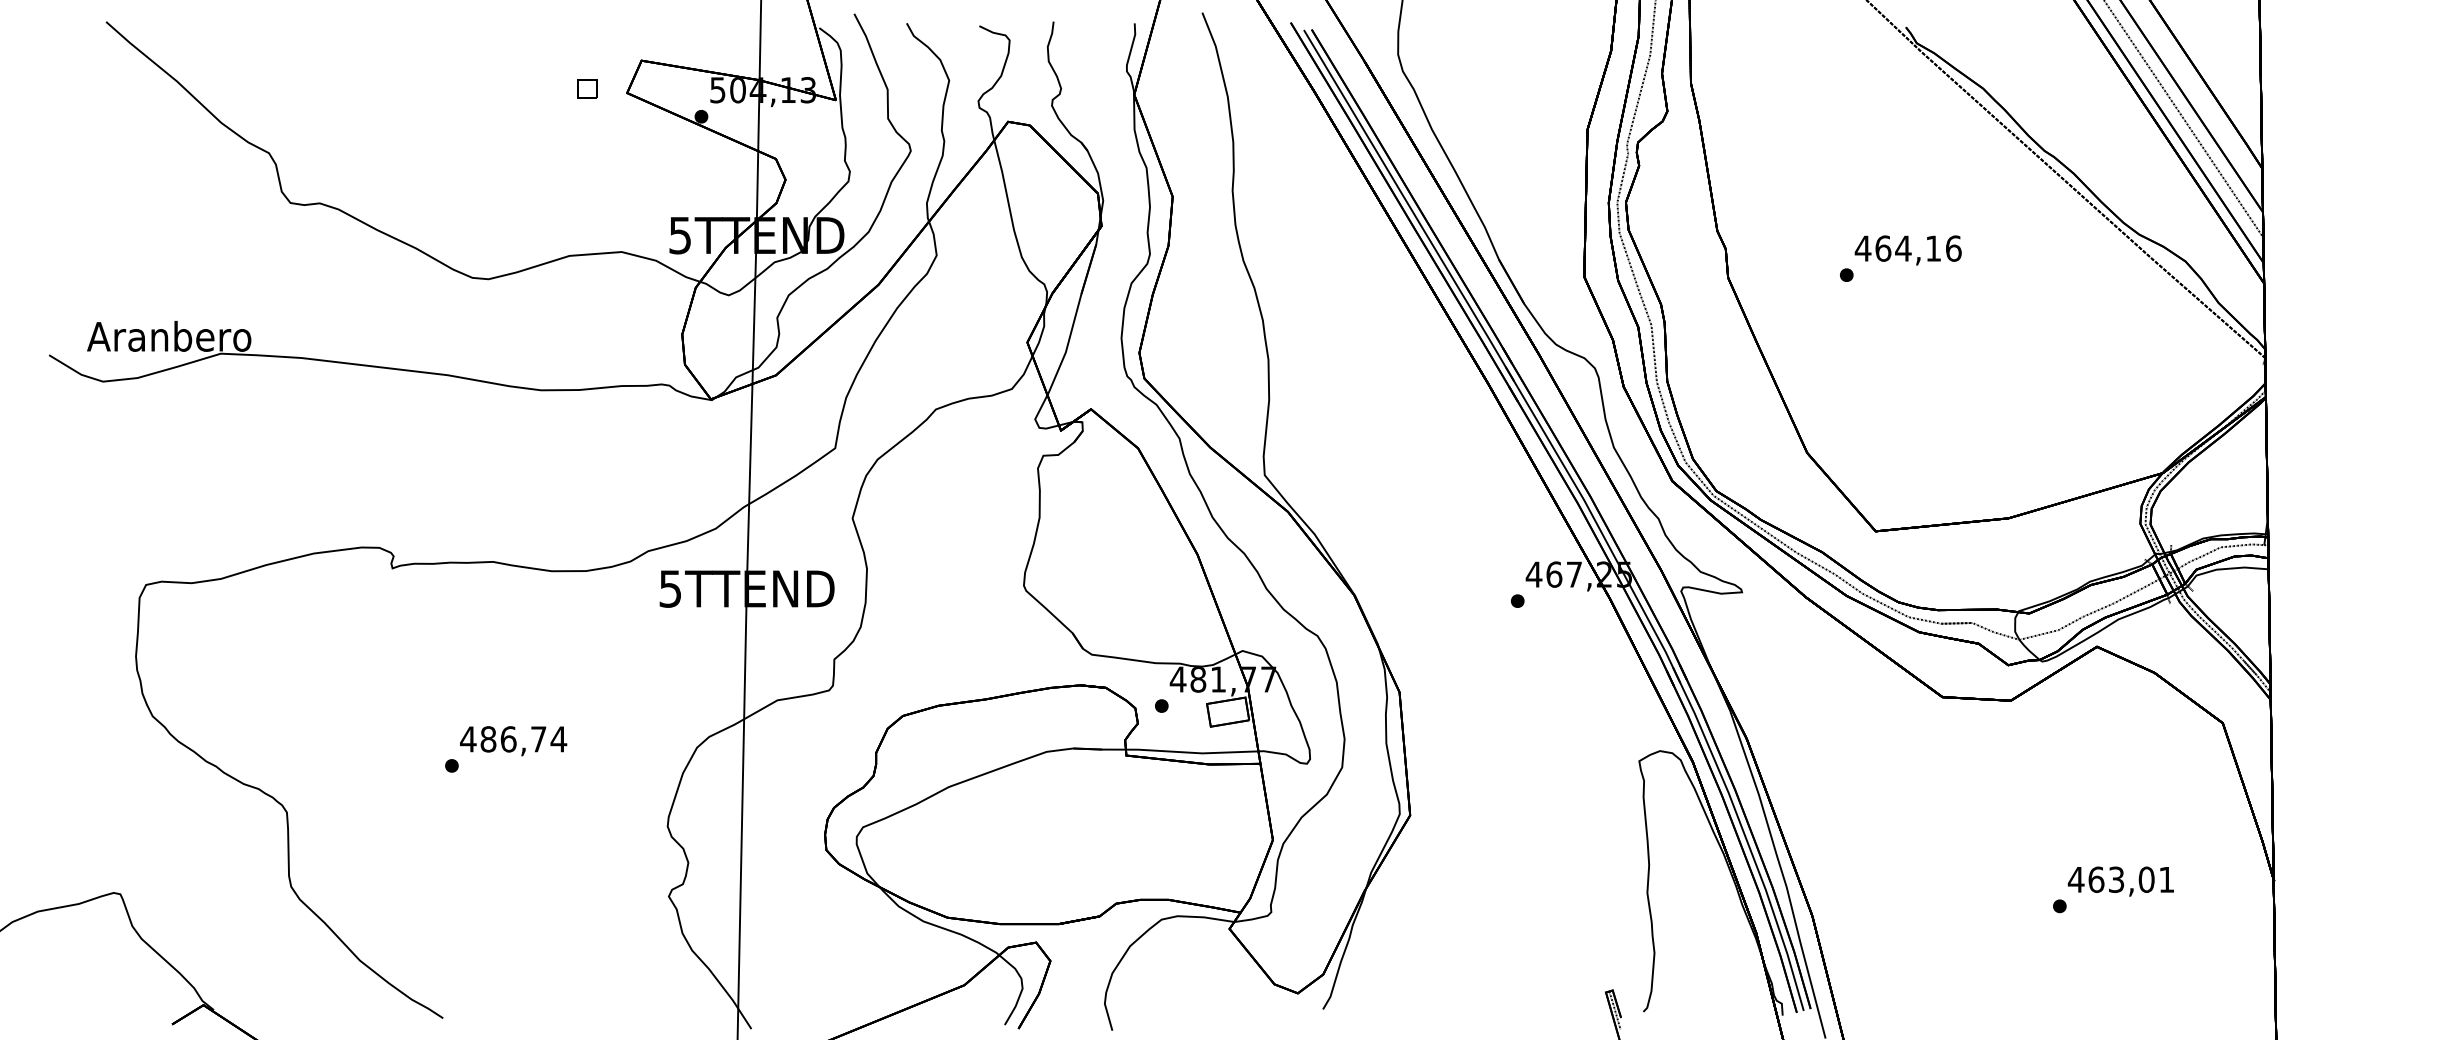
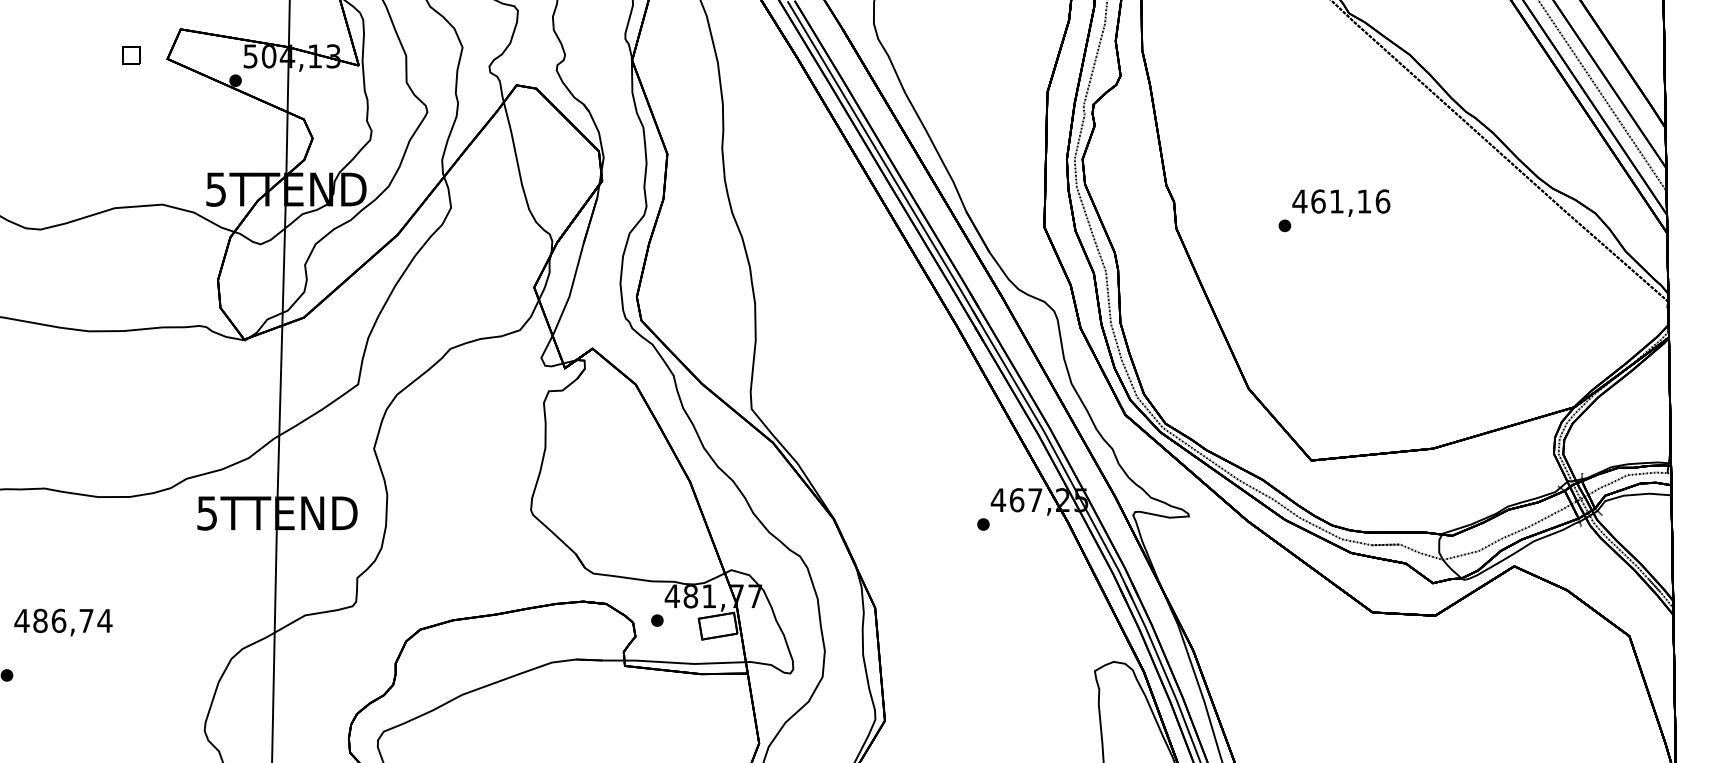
text: (1903, 248) -> (1336, 201), 464,16 -> 461,16
text: (513, 741) -> (63, 622), moved

